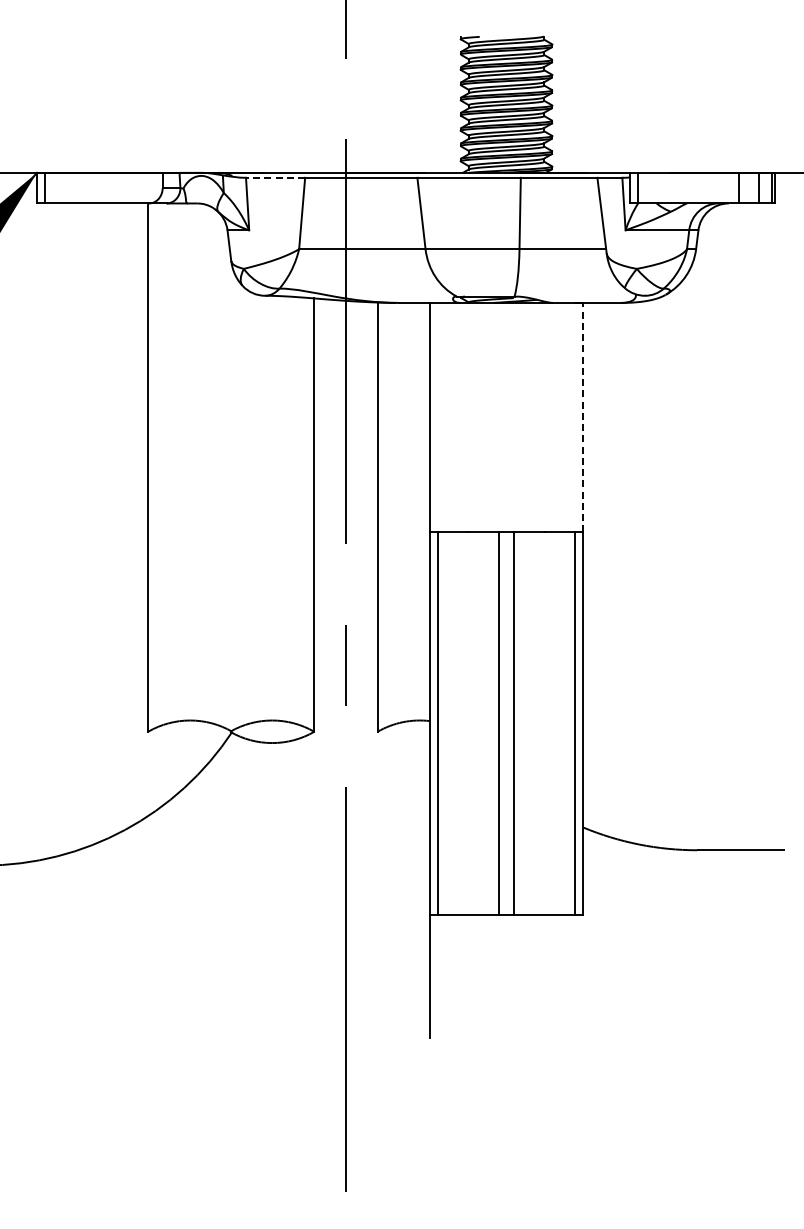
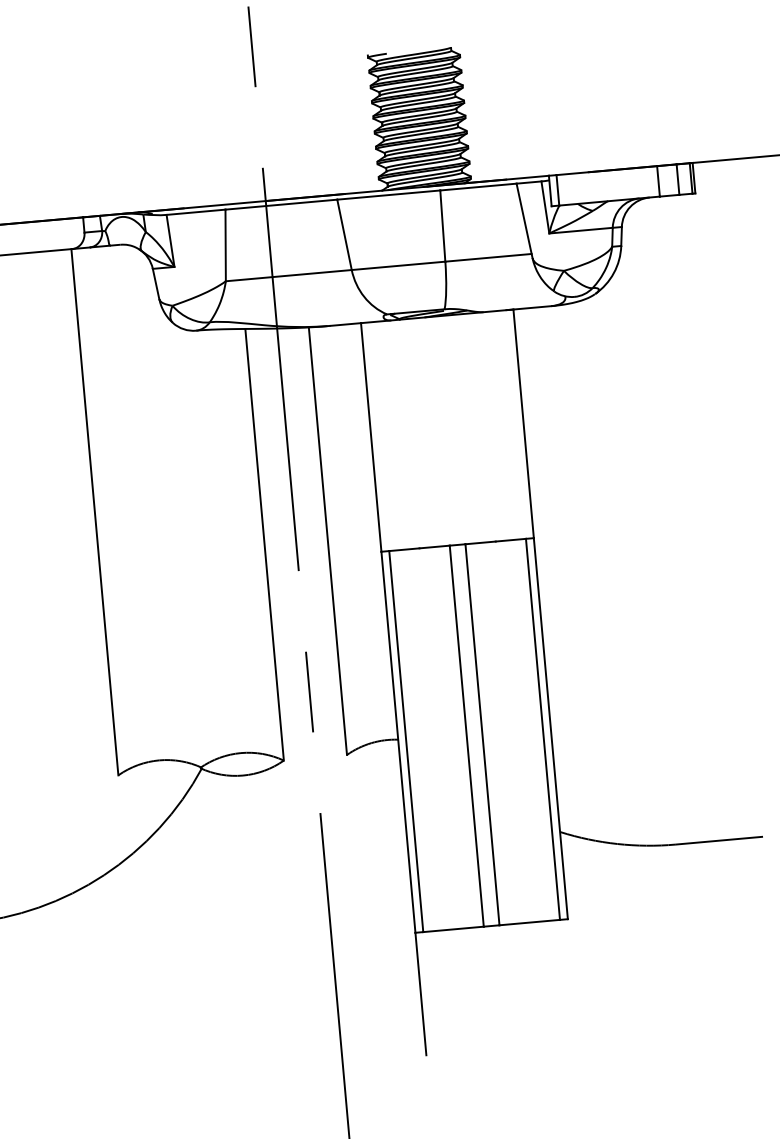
line: (275, 177) -> (195, 211), dashed -> solid
line: (583, 417) -> (524, 423), dashed -> solid

